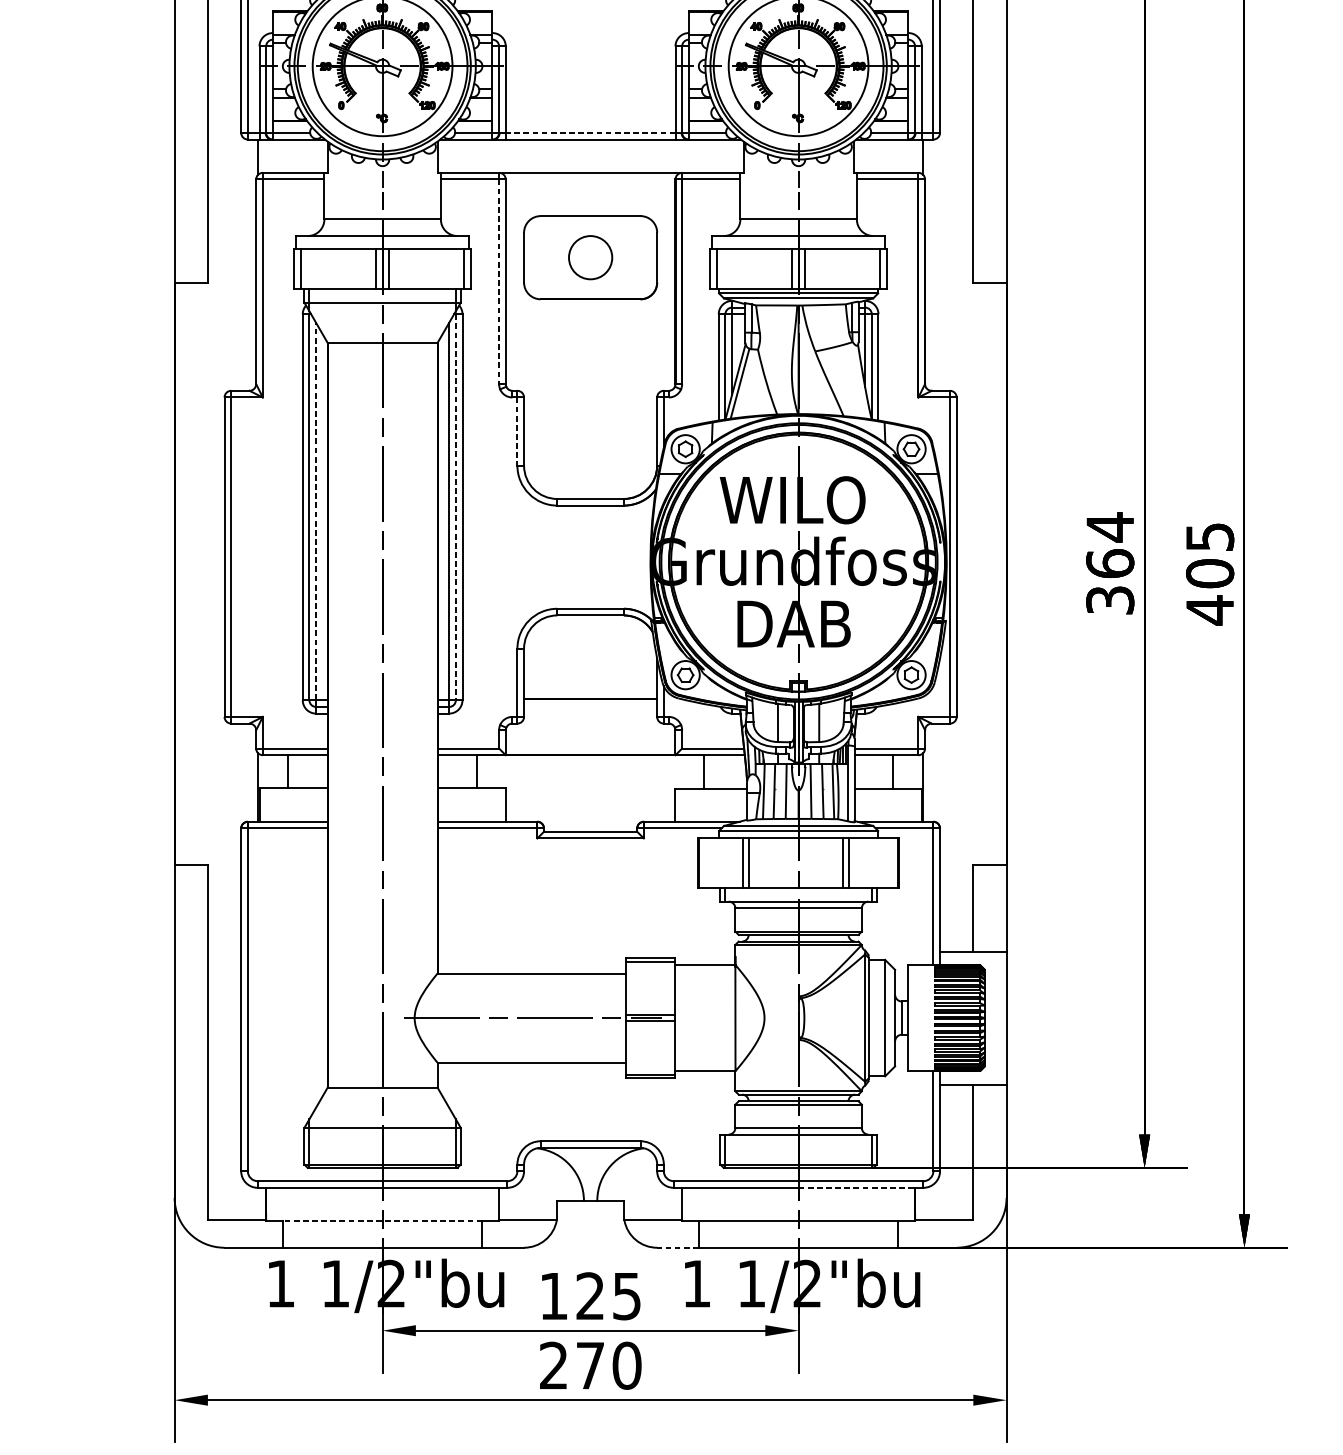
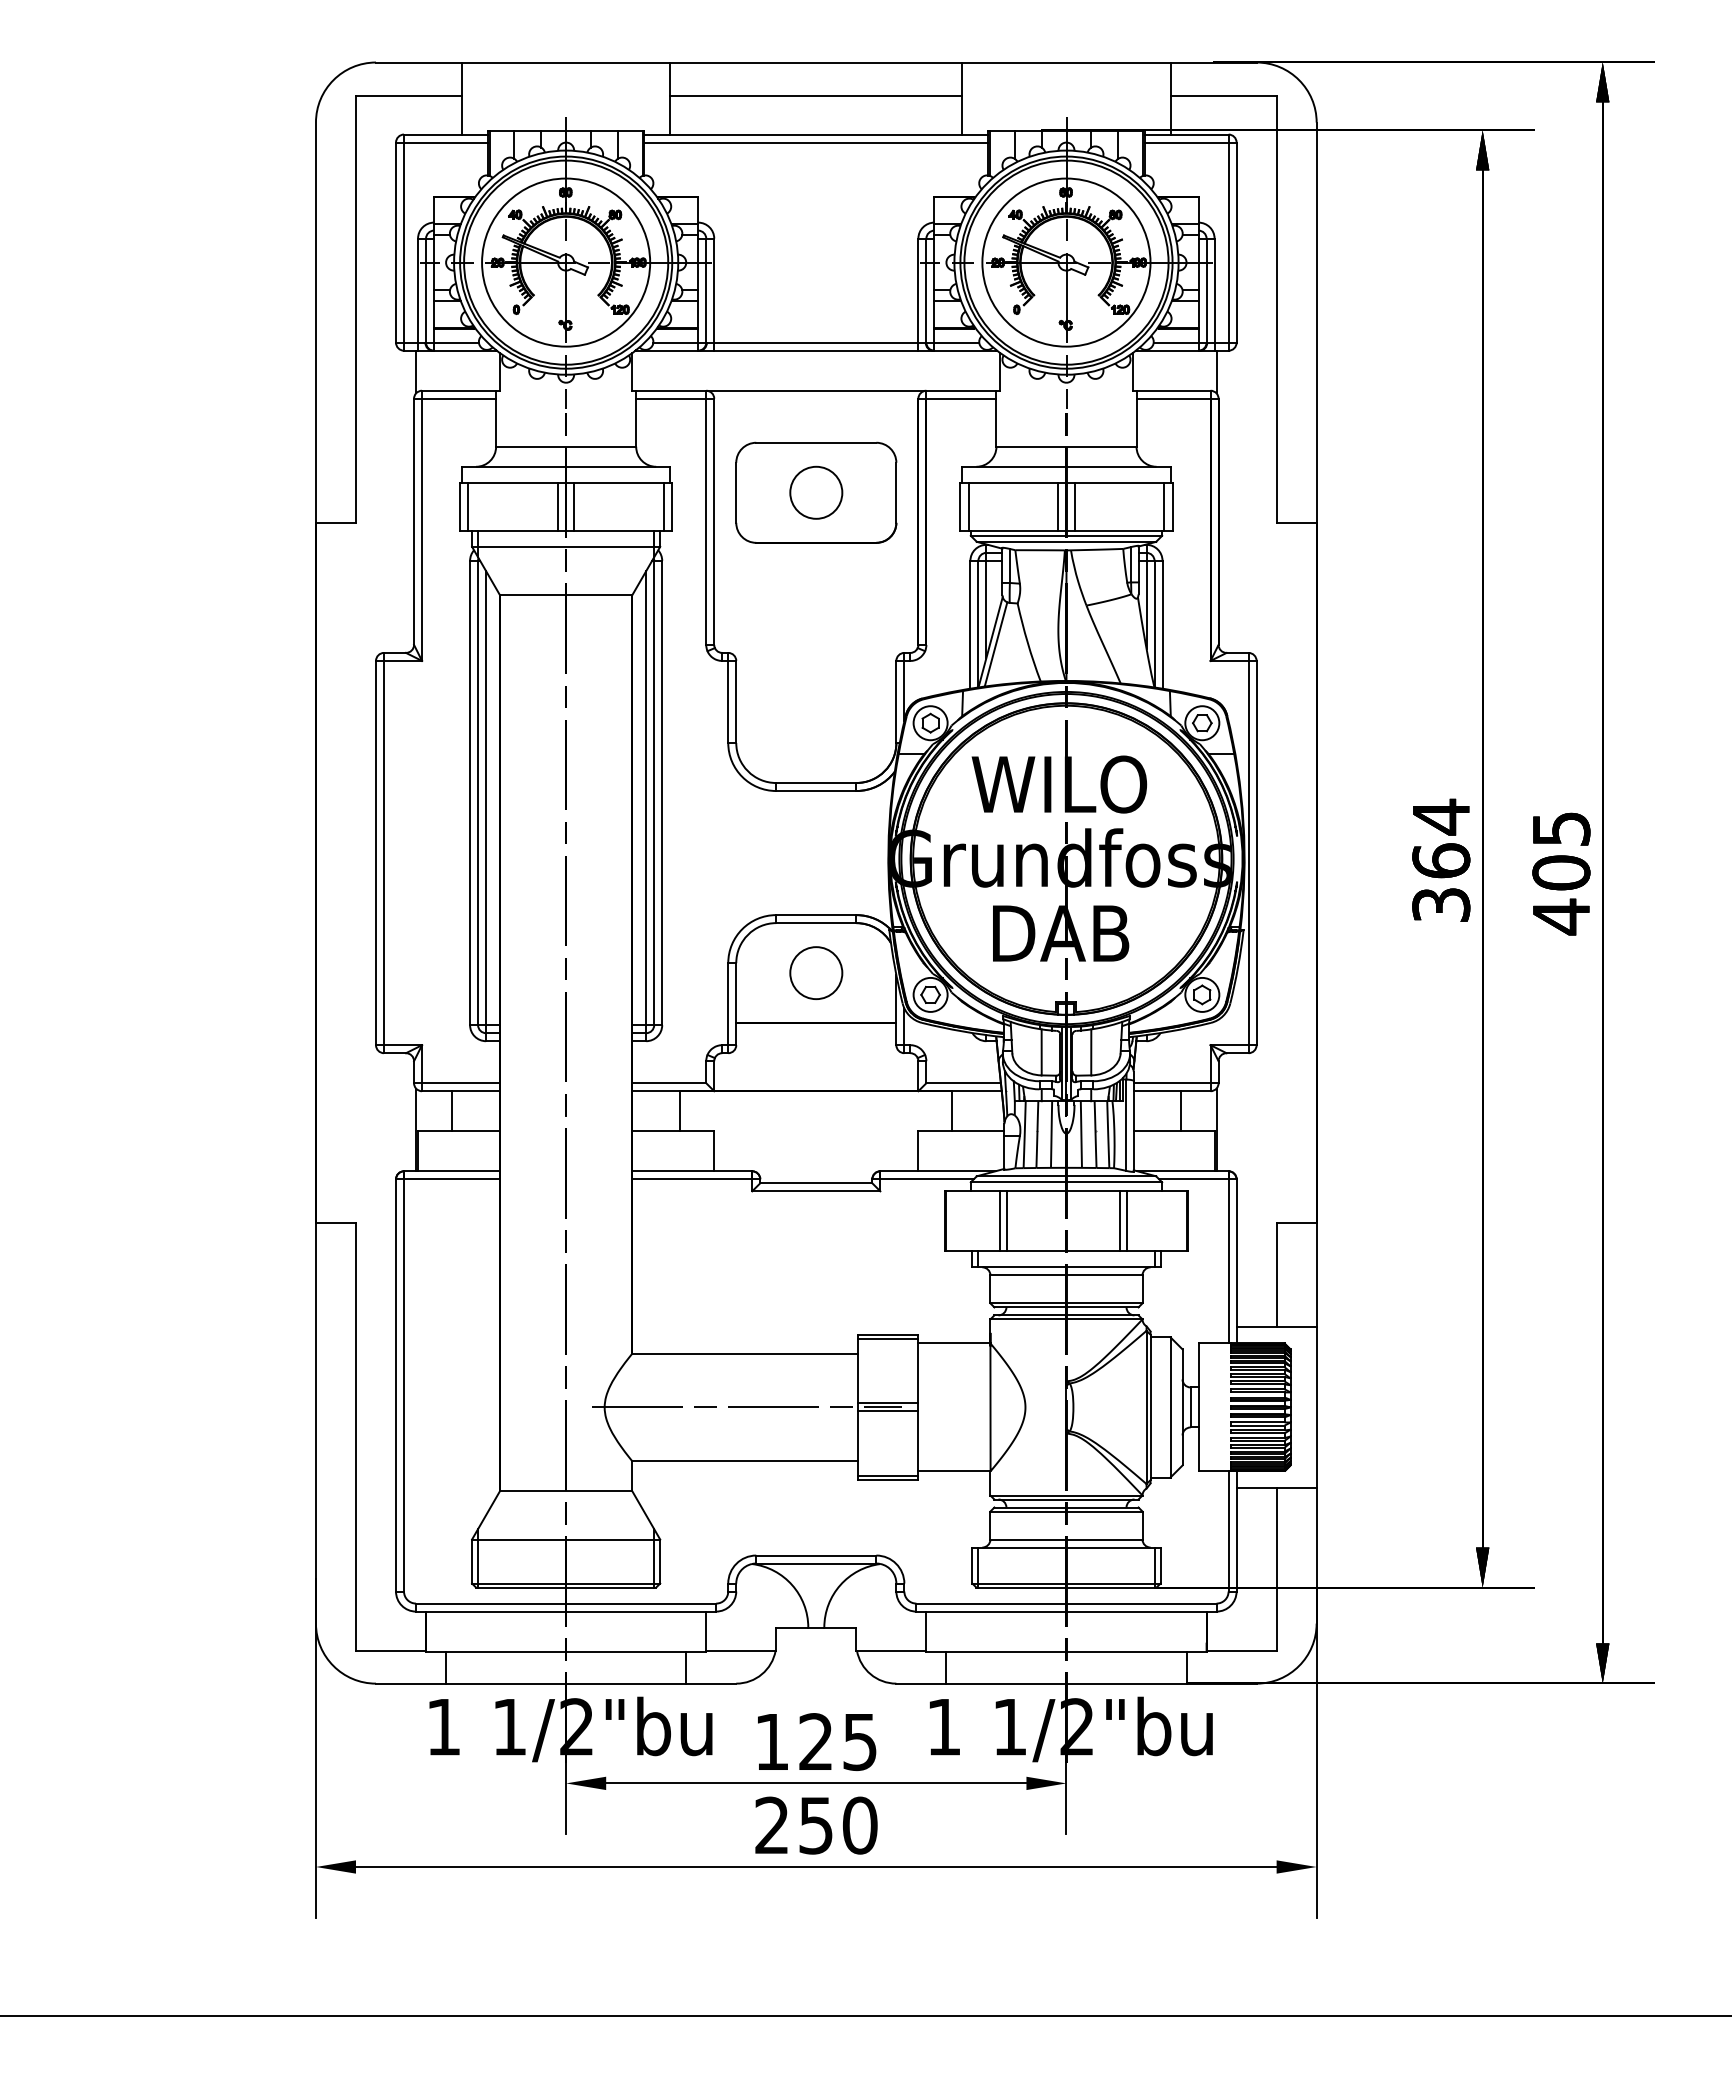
line: (589, 132) -> (815, 342), dashed -> solid
line: (499, 282) -> (706, 522), dashed -> solid
line: (517, 432) -> (728, 702), dashed -> solid
line: (456, 507) -> (654, 793), dashed -> solid
line: (316, 511) -> (486, 797), dashed -> solid
circle: (590, 656) -> (816, 972), added
line: (857, 1187) -> (1137, 1611), dashed -> solid
line: (382, 1221) -> (565, 1651), dashed -> solid
line: (677, 1247) -> (920, 1683), dashed -> solid
text: (589, 1365) -> (815, 1825), 270 -> 250

